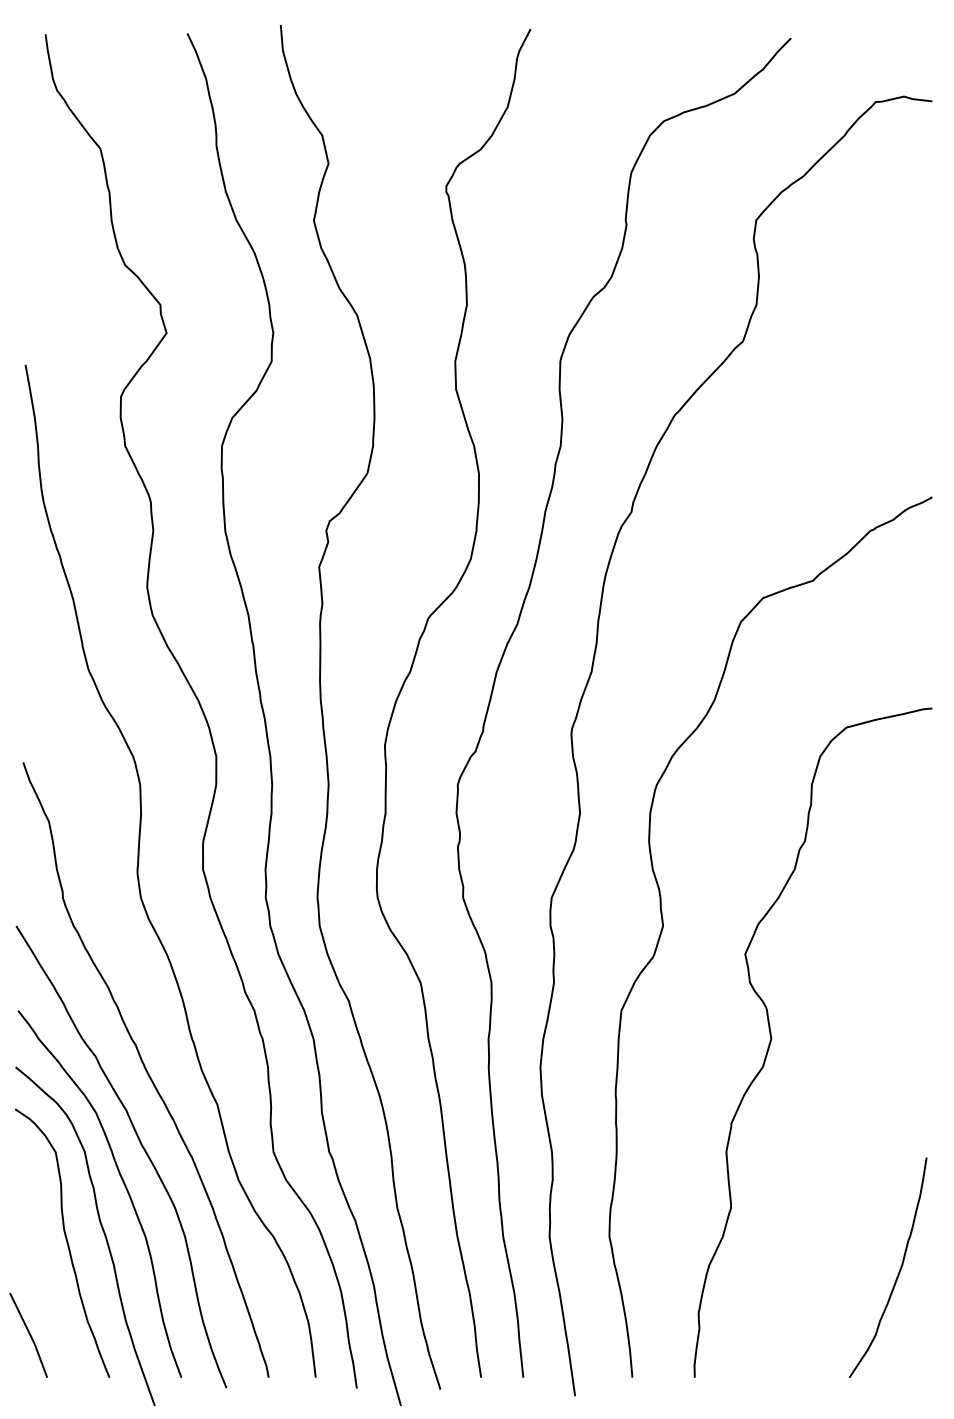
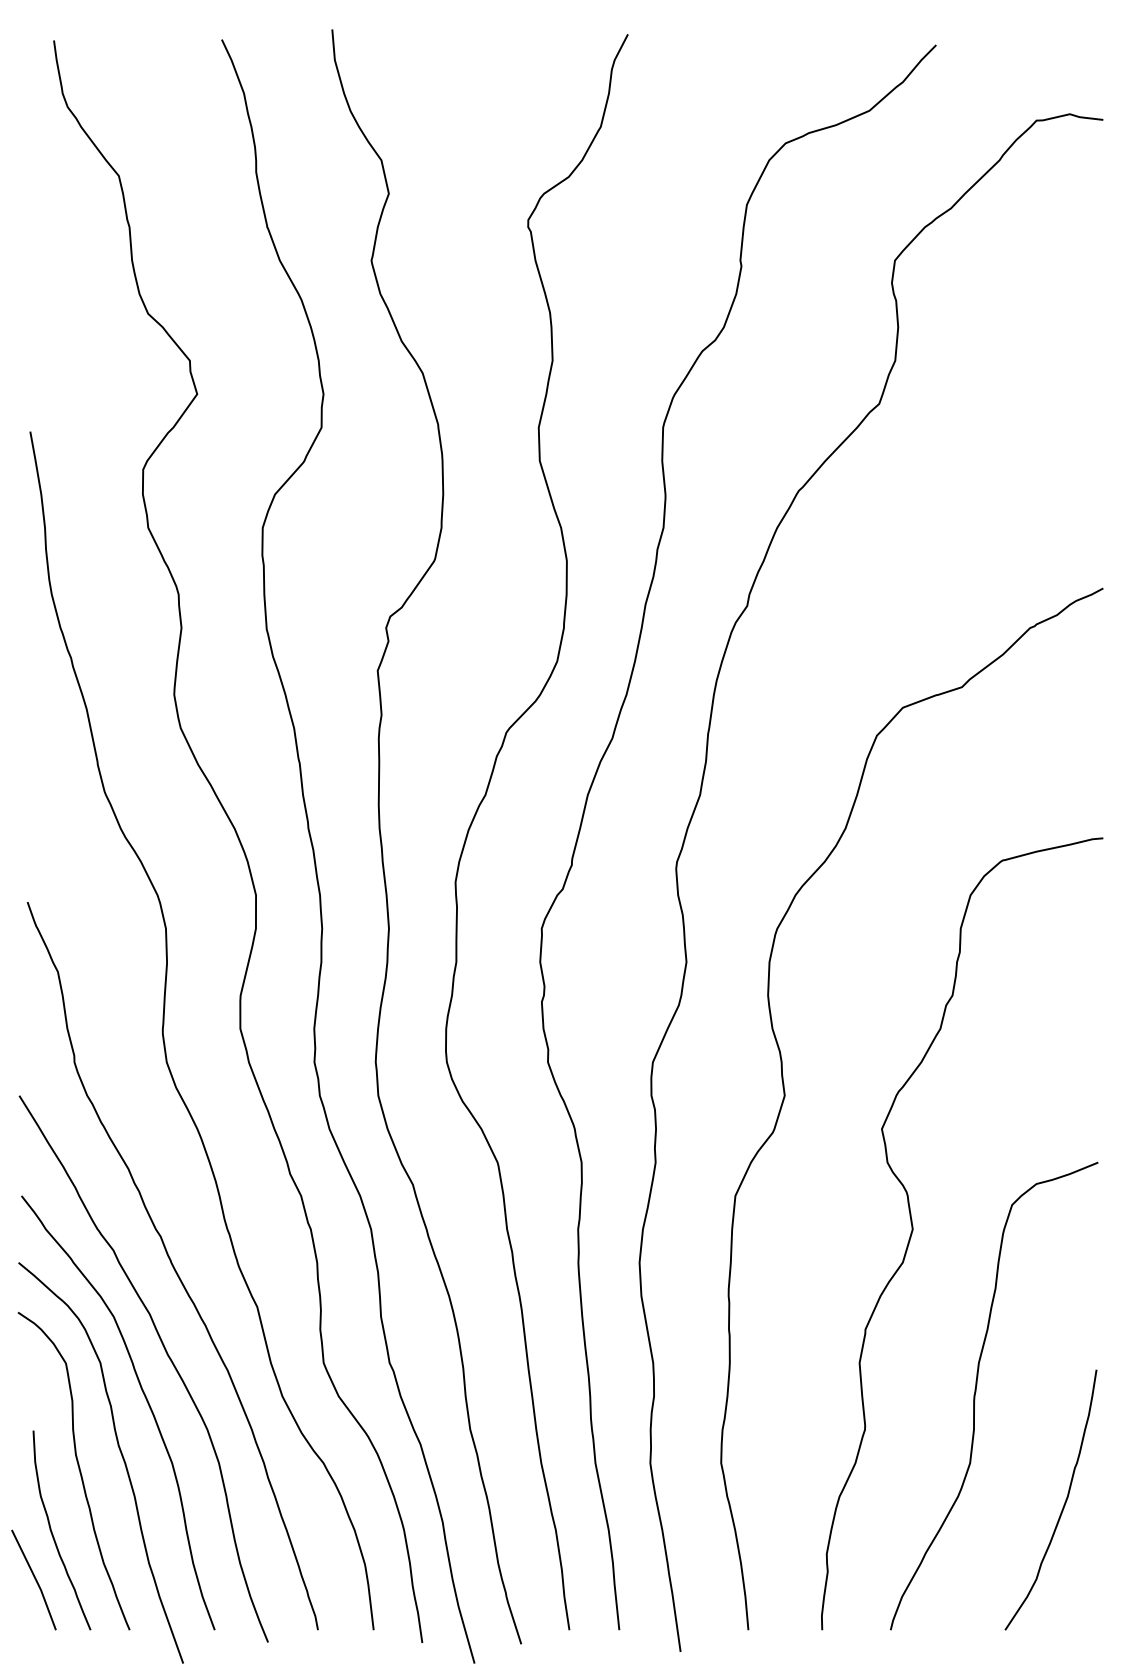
curve: (825, 1176) -> (976, 1392), added
curve: (45, 1296) -> (53, 1534), added

